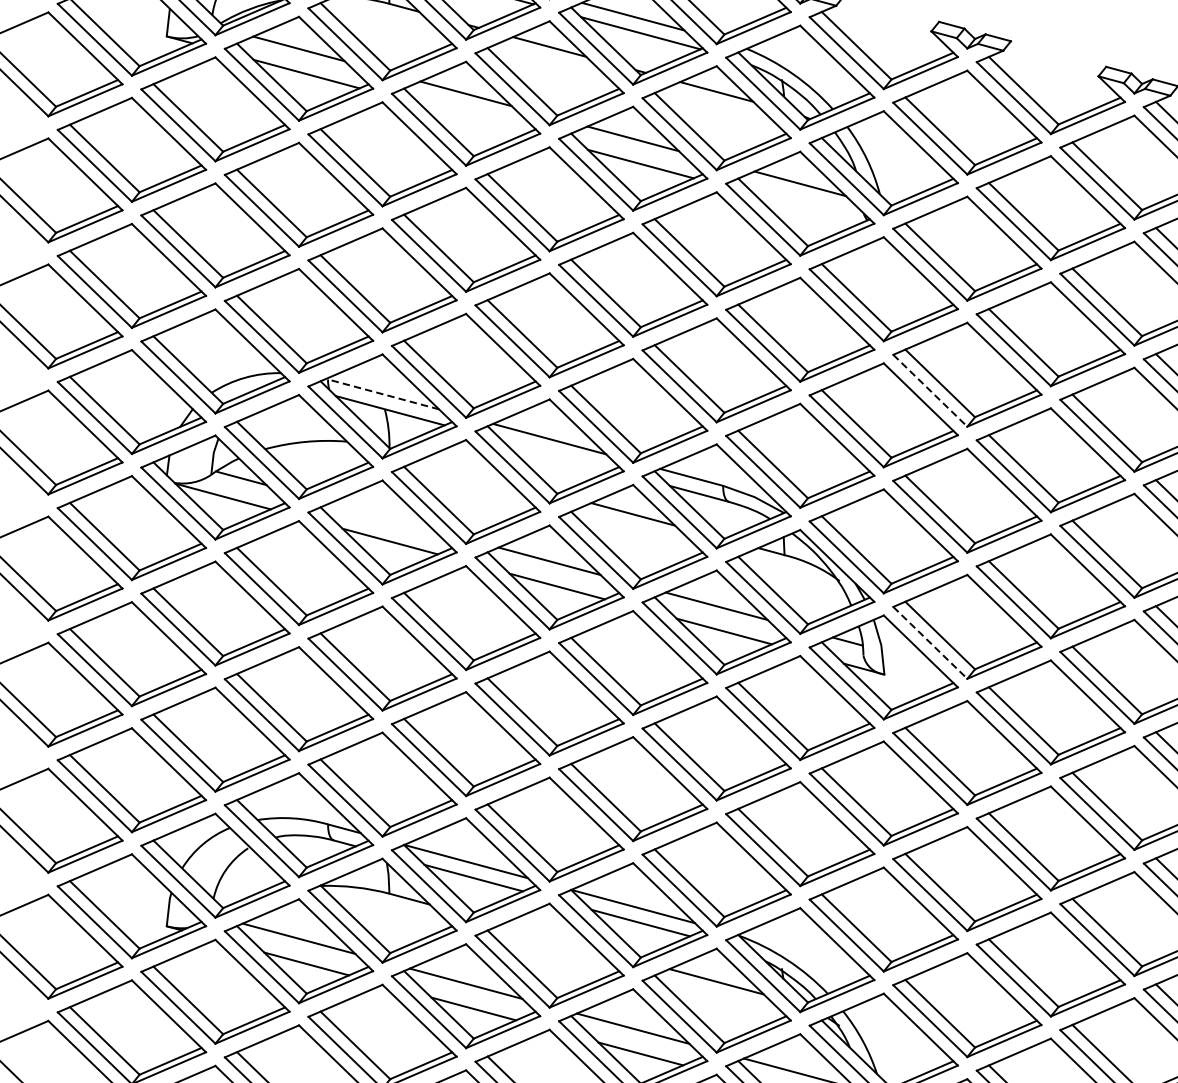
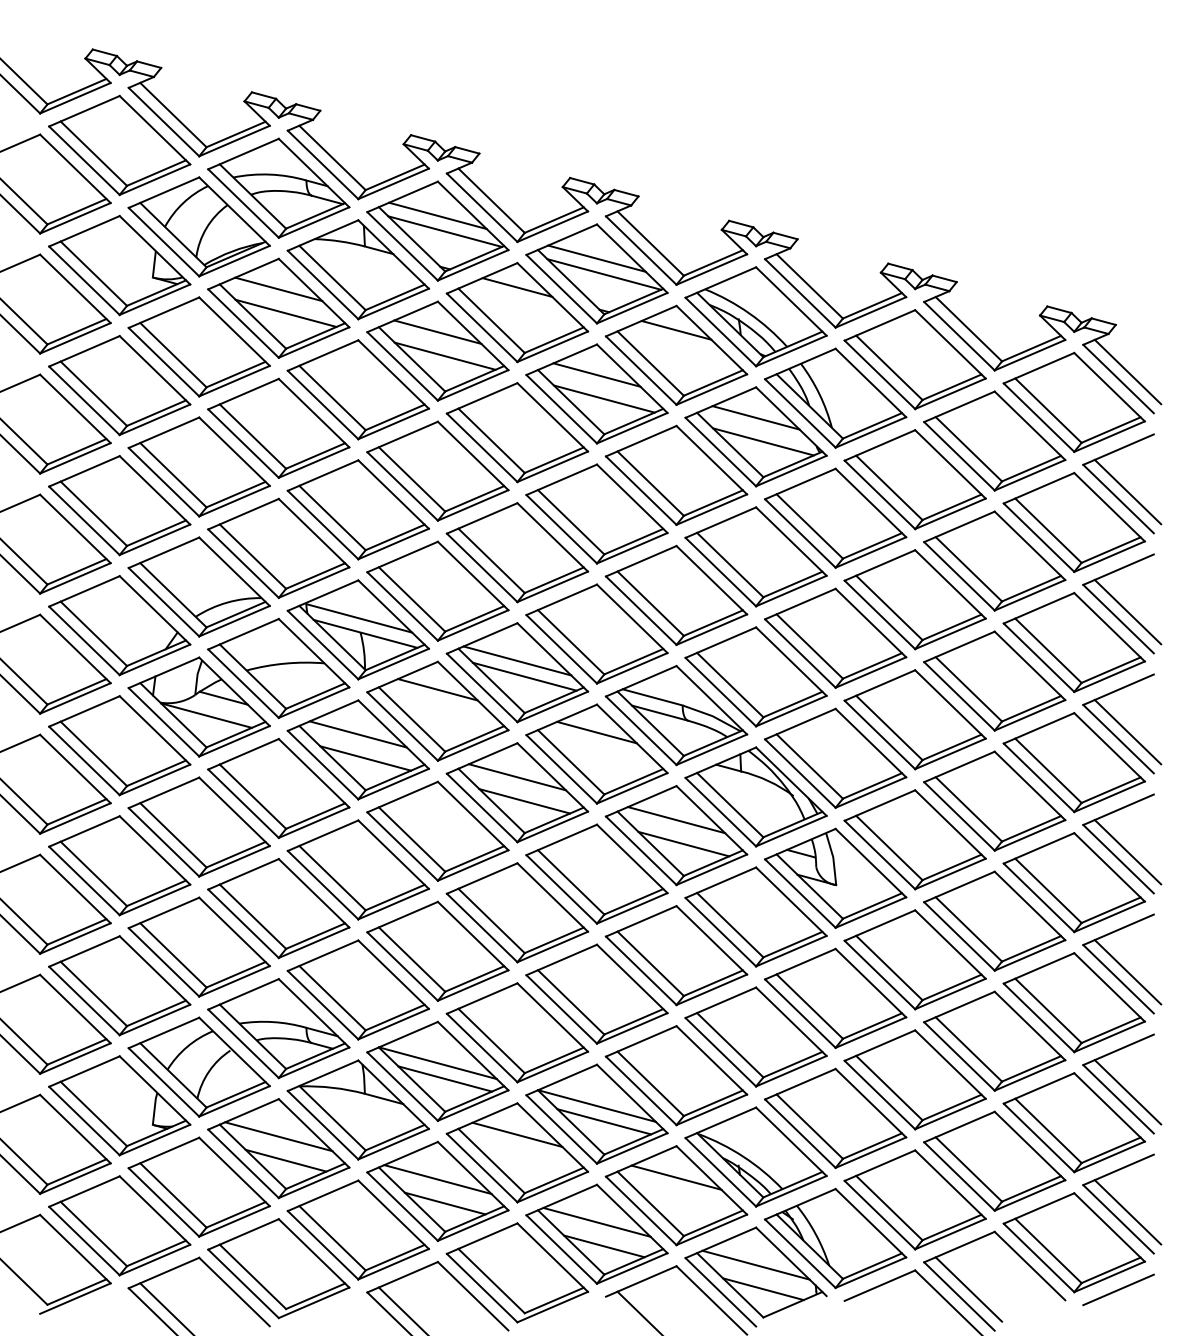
line: (473, 118) -> (444, 355), added
line: (808, 208) -> (763, 441), added
line: (930, 391) -> (880, 615), dashed -> solid
line: (383, 394) -> (359, 618), dashed -> solid
line: (557, 455) -> (524, 676), added
line: (465, 469) -> (437, 689), added
line: (381, 516) -> (357, 734), added
line: (930, 643) -> (880, 855), dashed -> solid
line: (549, 936) -> (517, 1134), added

